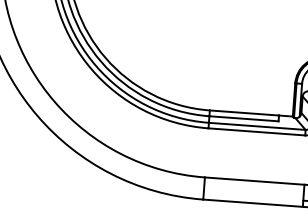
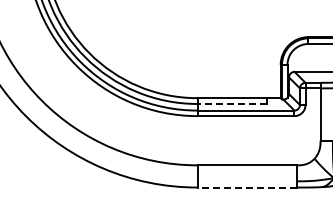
line: (244, 118) -> (232, 103), solid -> dashed
line: (253, 203) -> (247, 187), solid -> dashed

